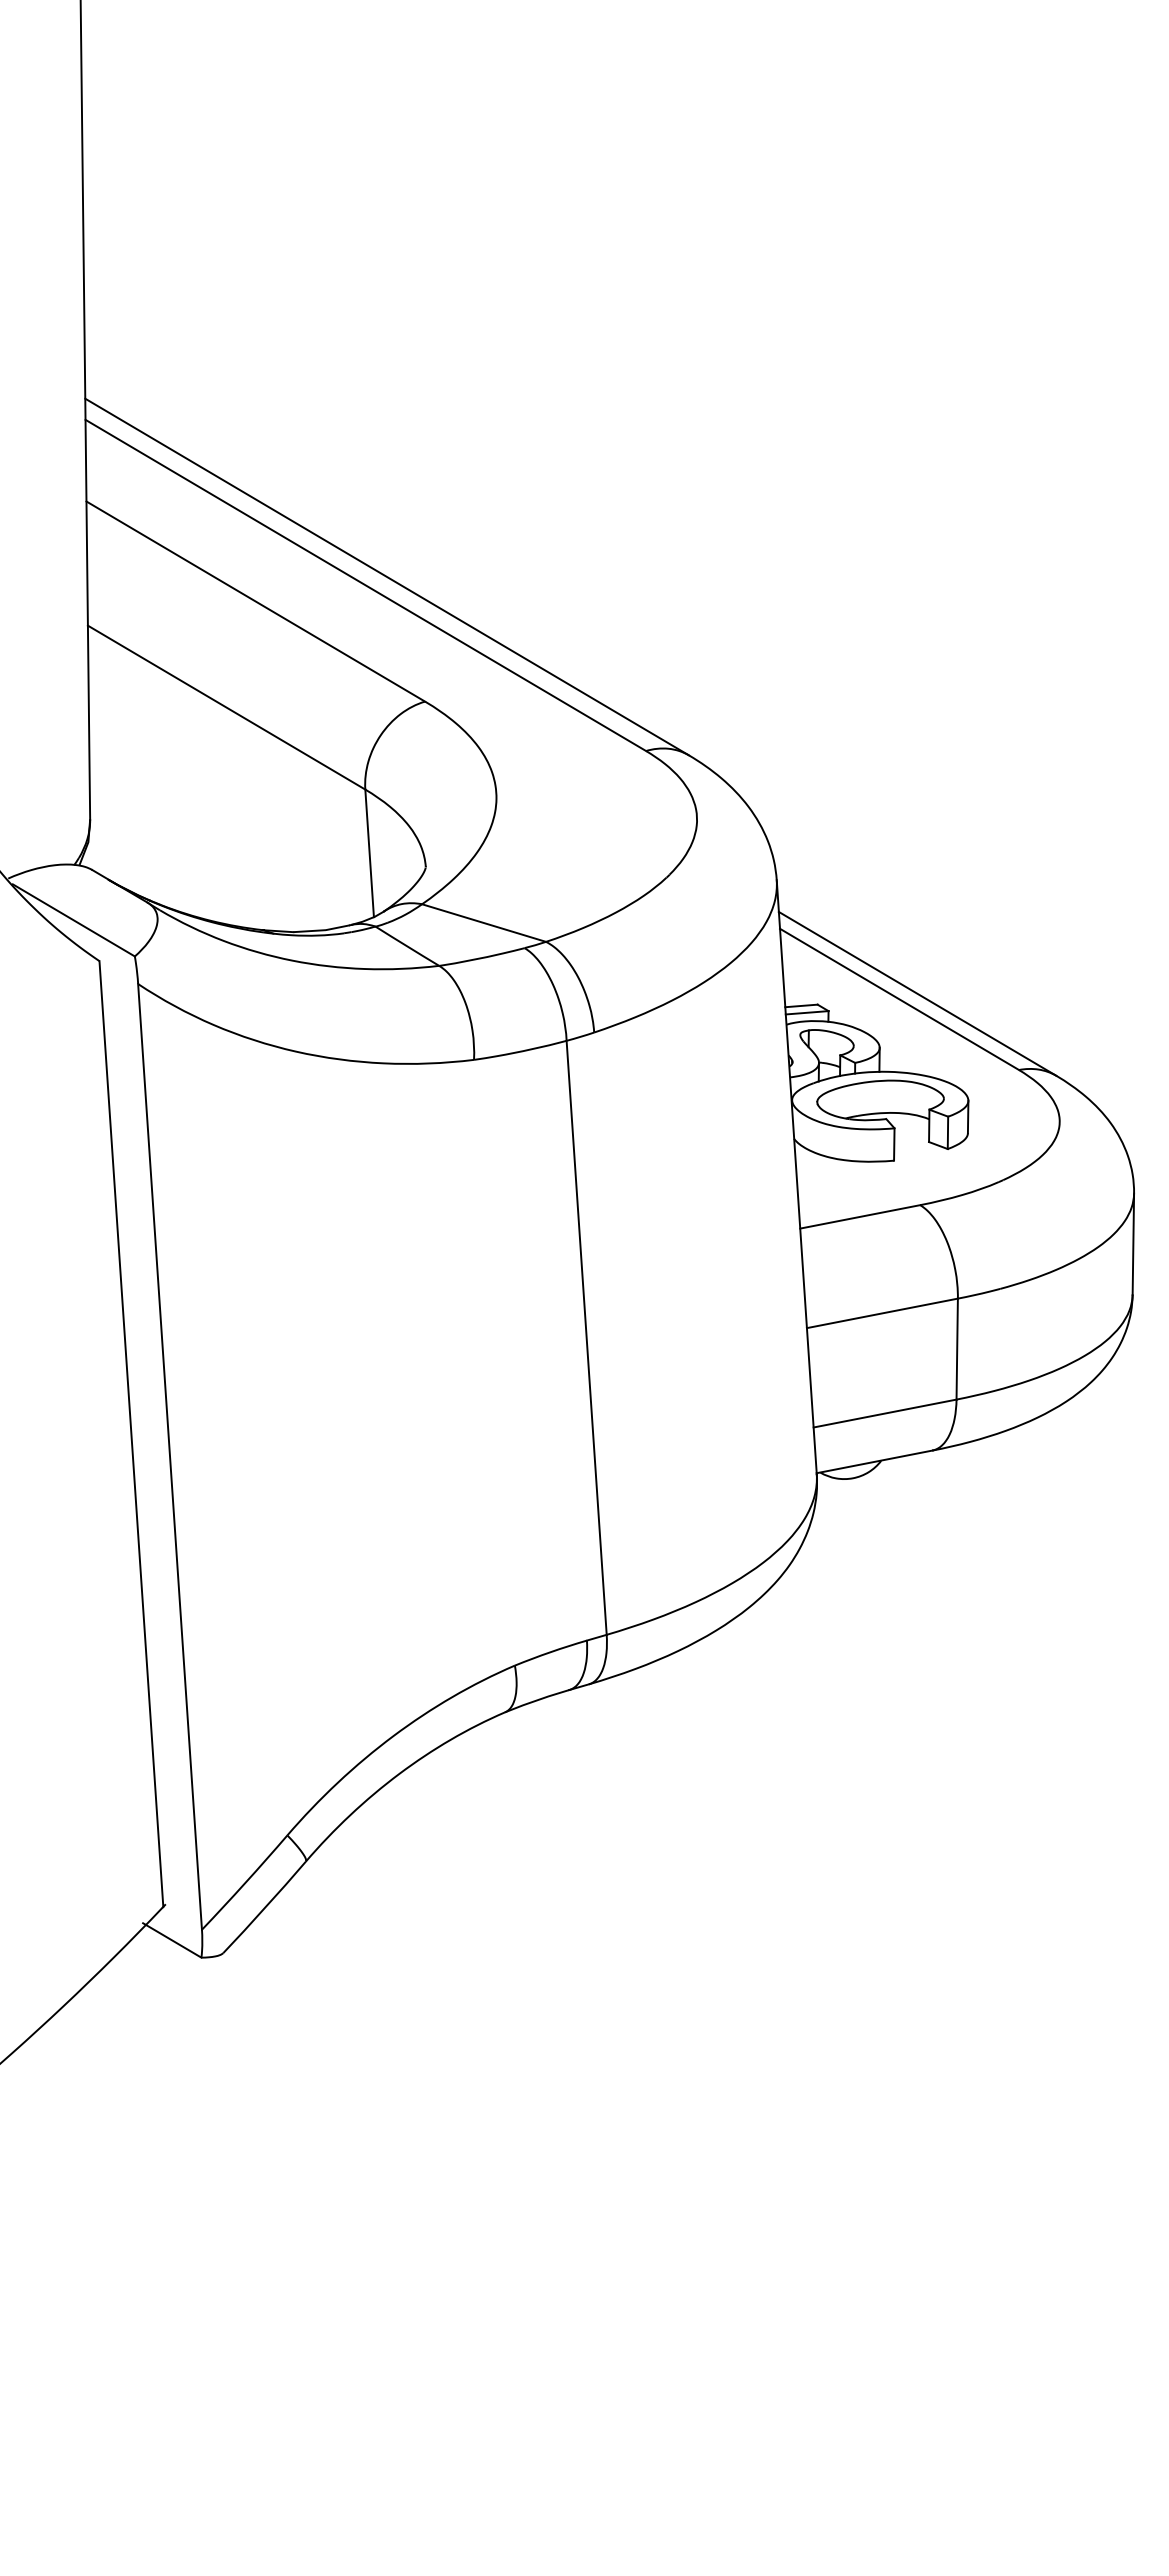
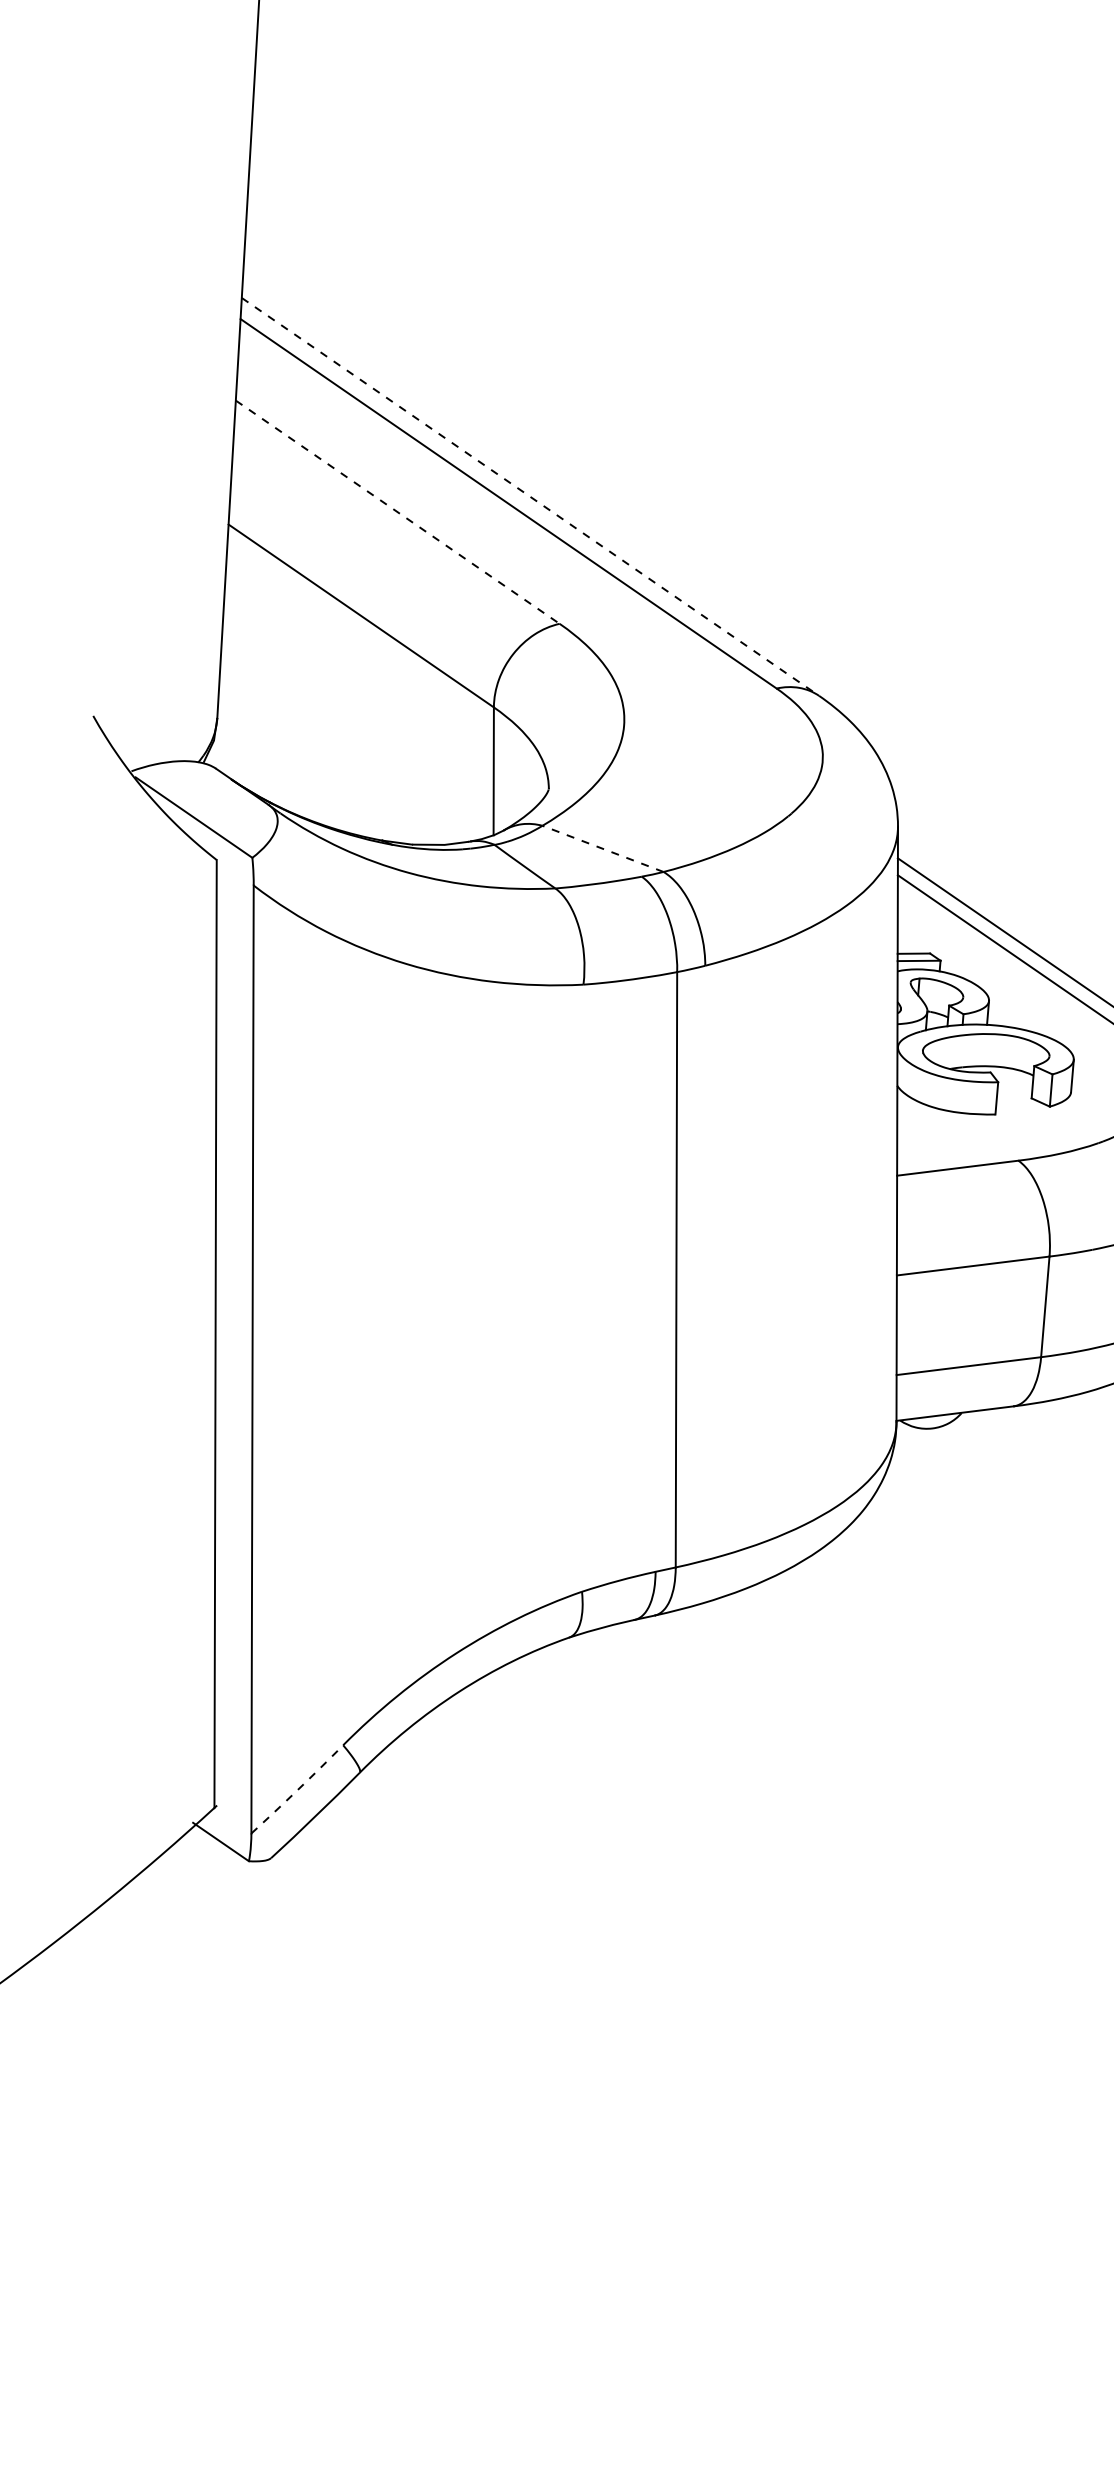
line: (387, 577) -> (530, 497), solid -> dashed
line: (255, 601) -> (397, 512), solid -> dashed
line: (484, 923) -> (603, 849), solid -> dashed
arc: (245, 1883) -> (298, 1790), solid -> dashed

